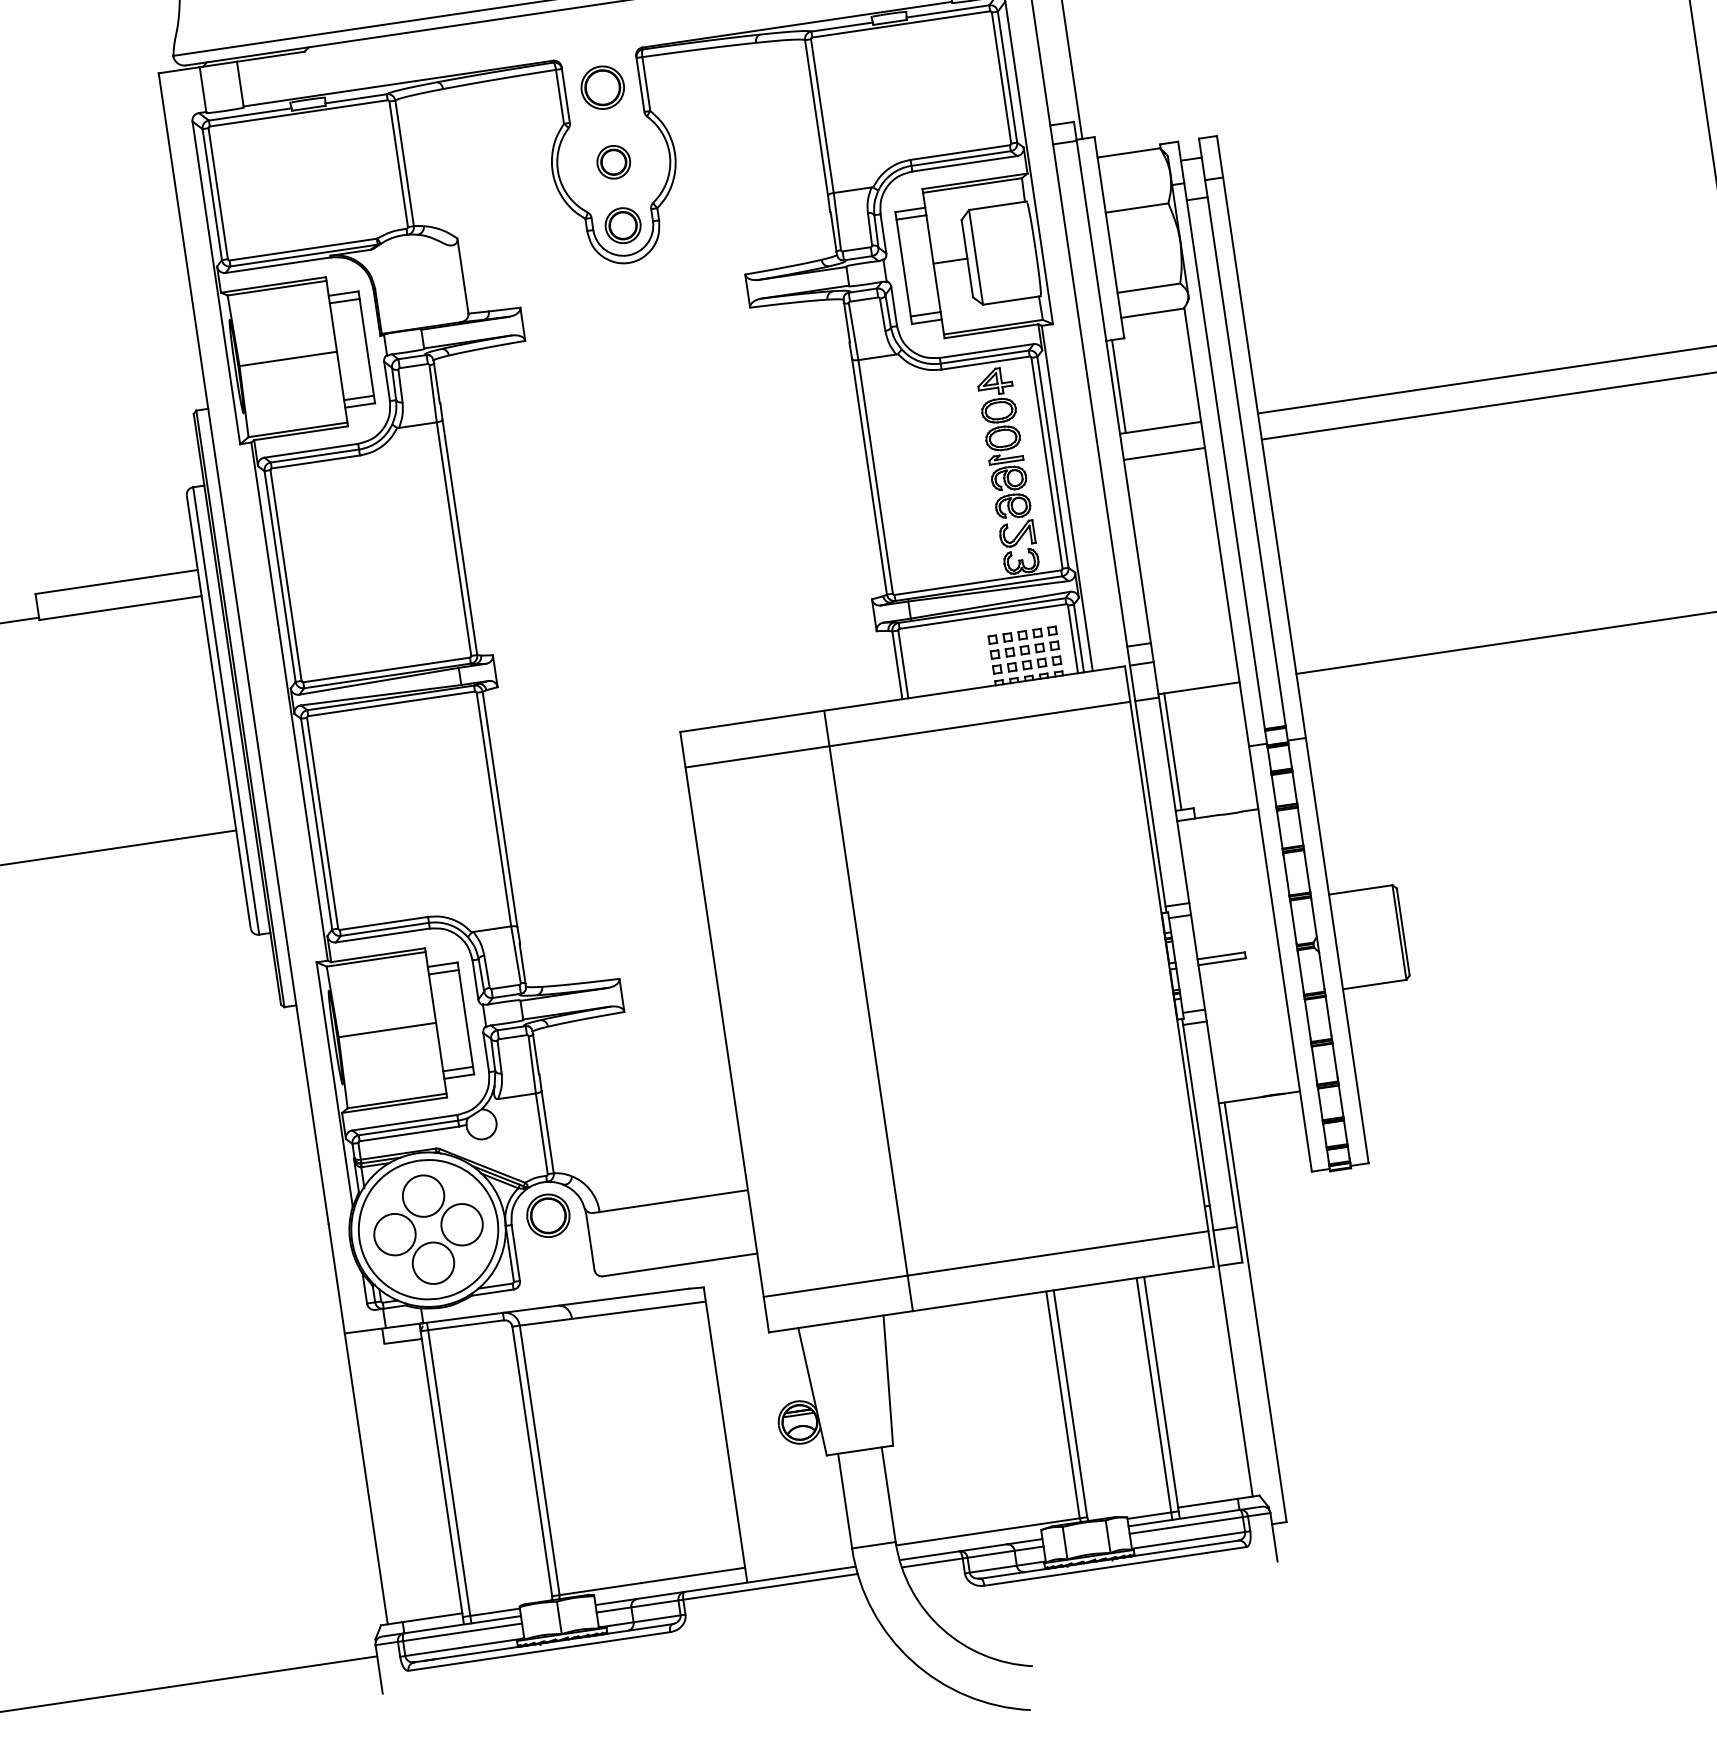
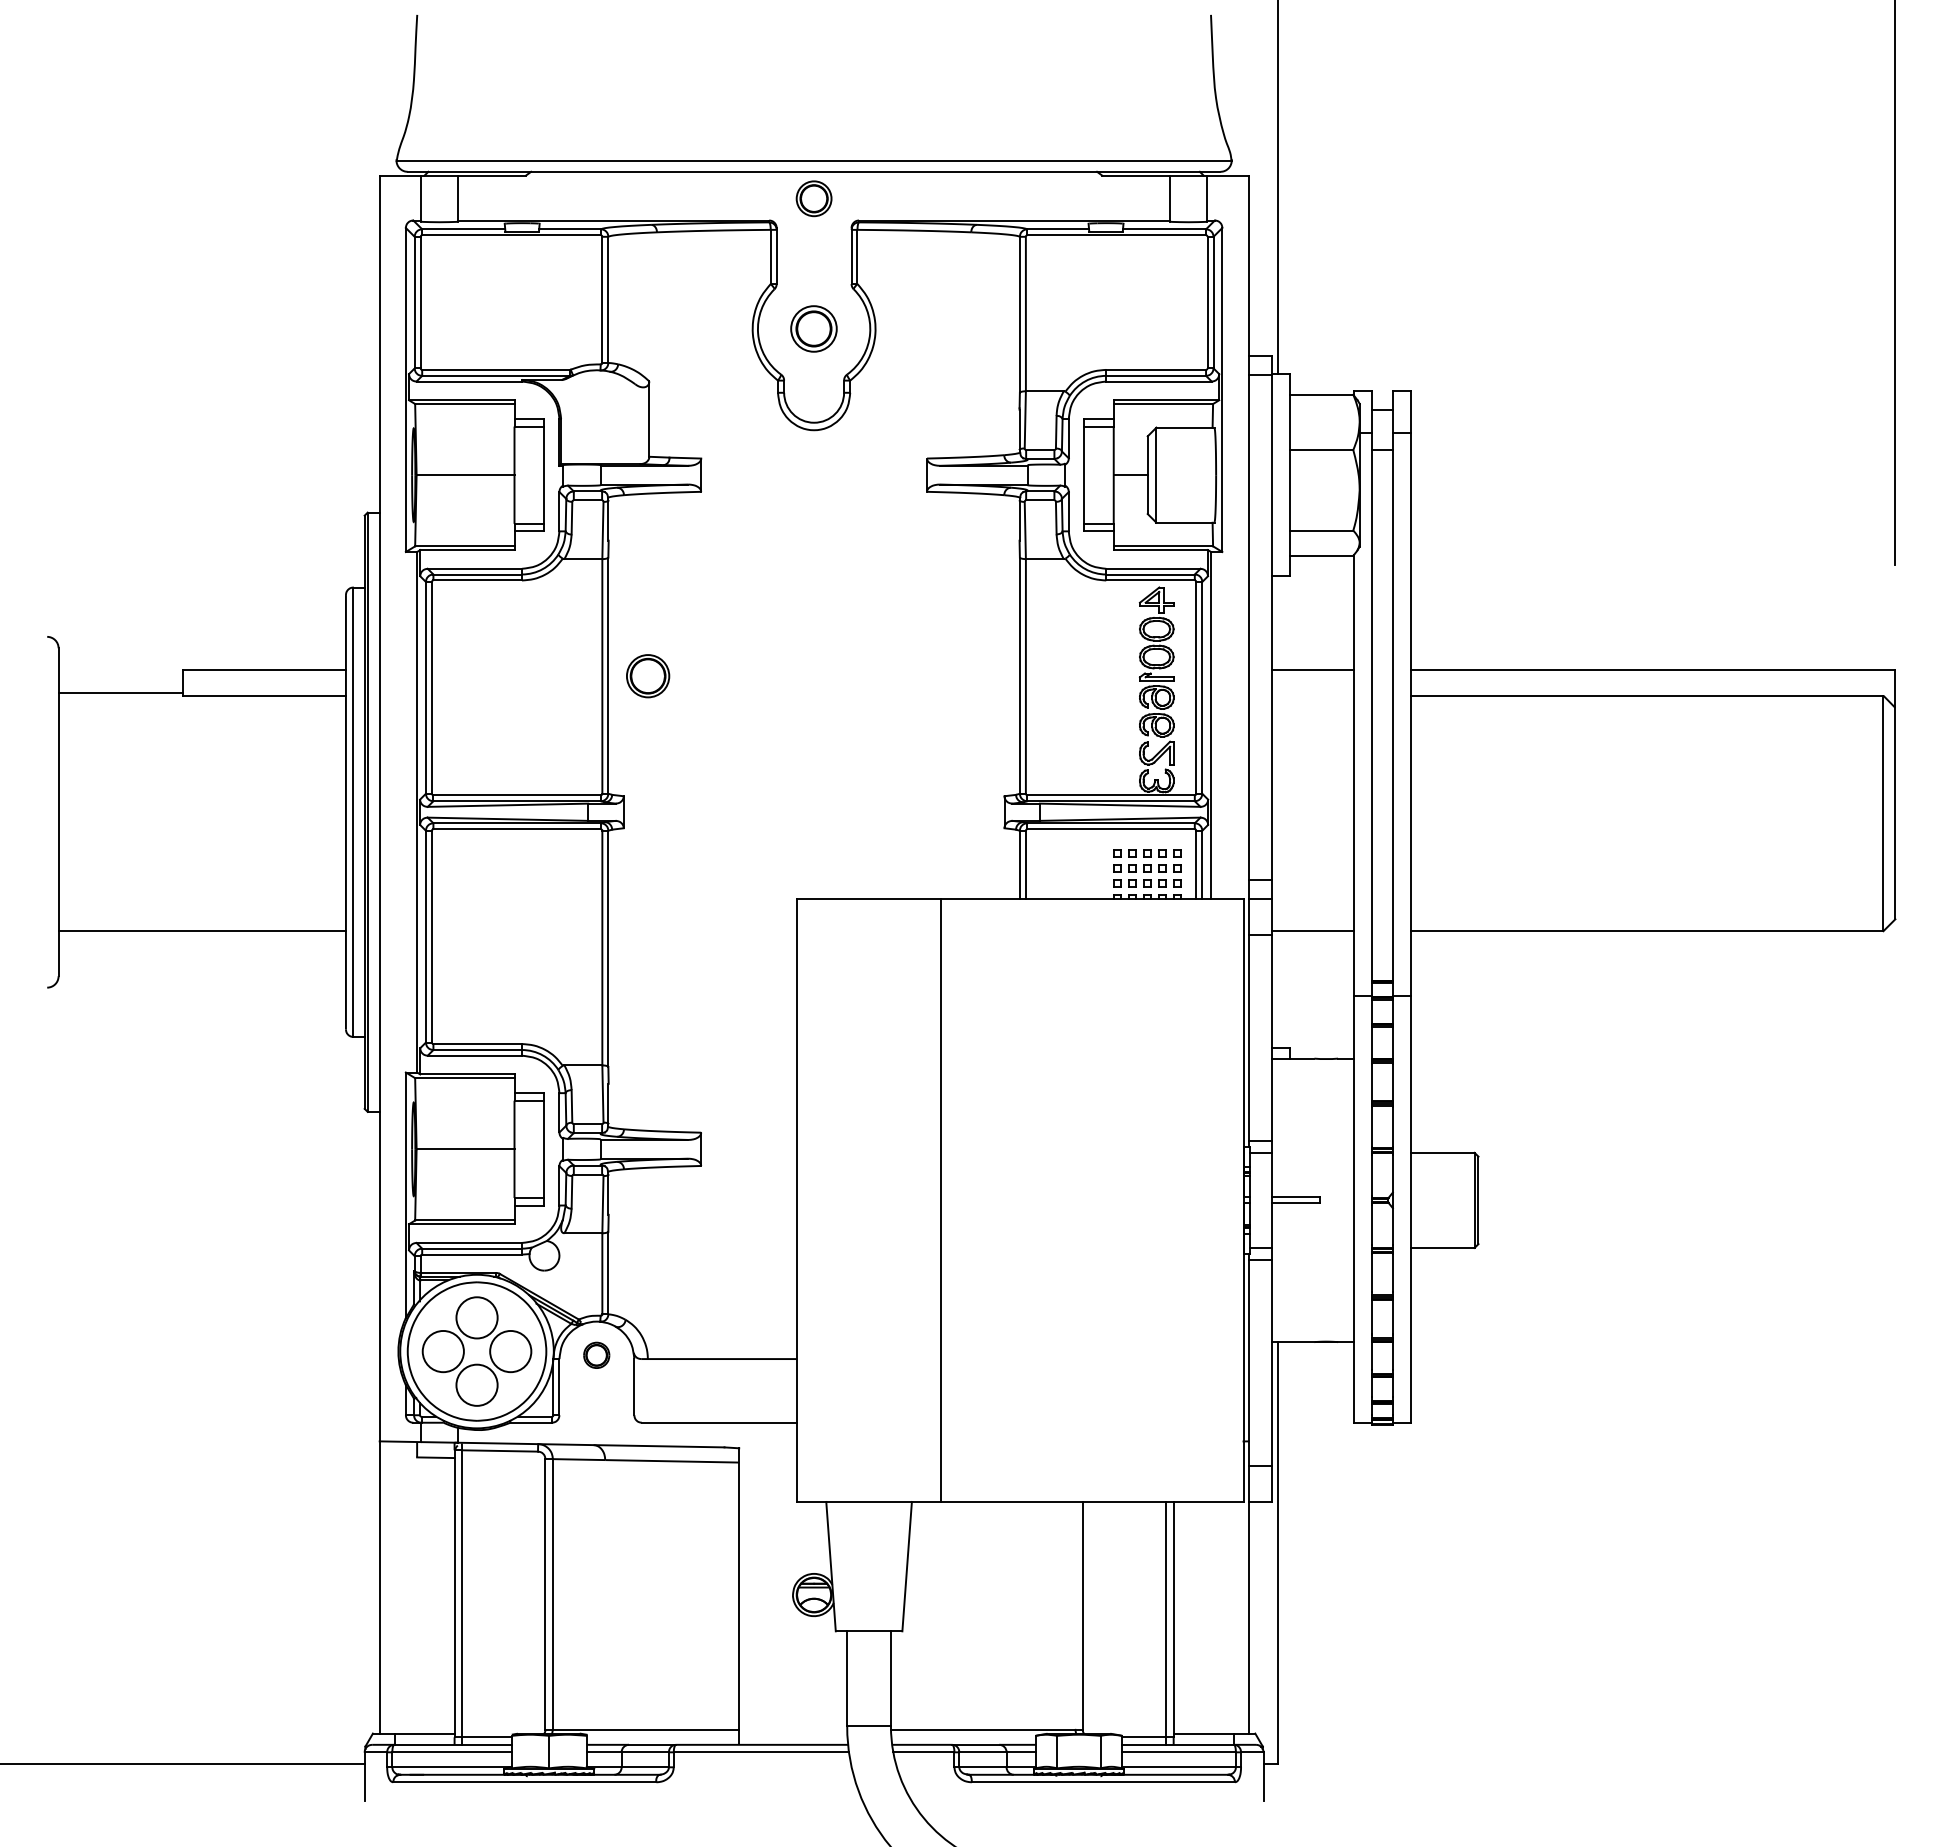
part: (603, 87) -> (648, 676), moved
part: (614, 162) -> (814, 329), size x1.4
part: (622, 225) -> (813, 198), moved
line: (1119, 386) -> (1278, 622), removed
line: (1163, 453) -> (1312, 695), removed
line: (907, 734) -> (1019, 934), removed
line: (1173, 751) -> (1278, 989), removed
part: (548, 1216) -> (596, 1355), size x0.6
line: (985, 1264) -> (1019, 1466), removed
line: (1063, 1404) -> (1075, 1615), removed

